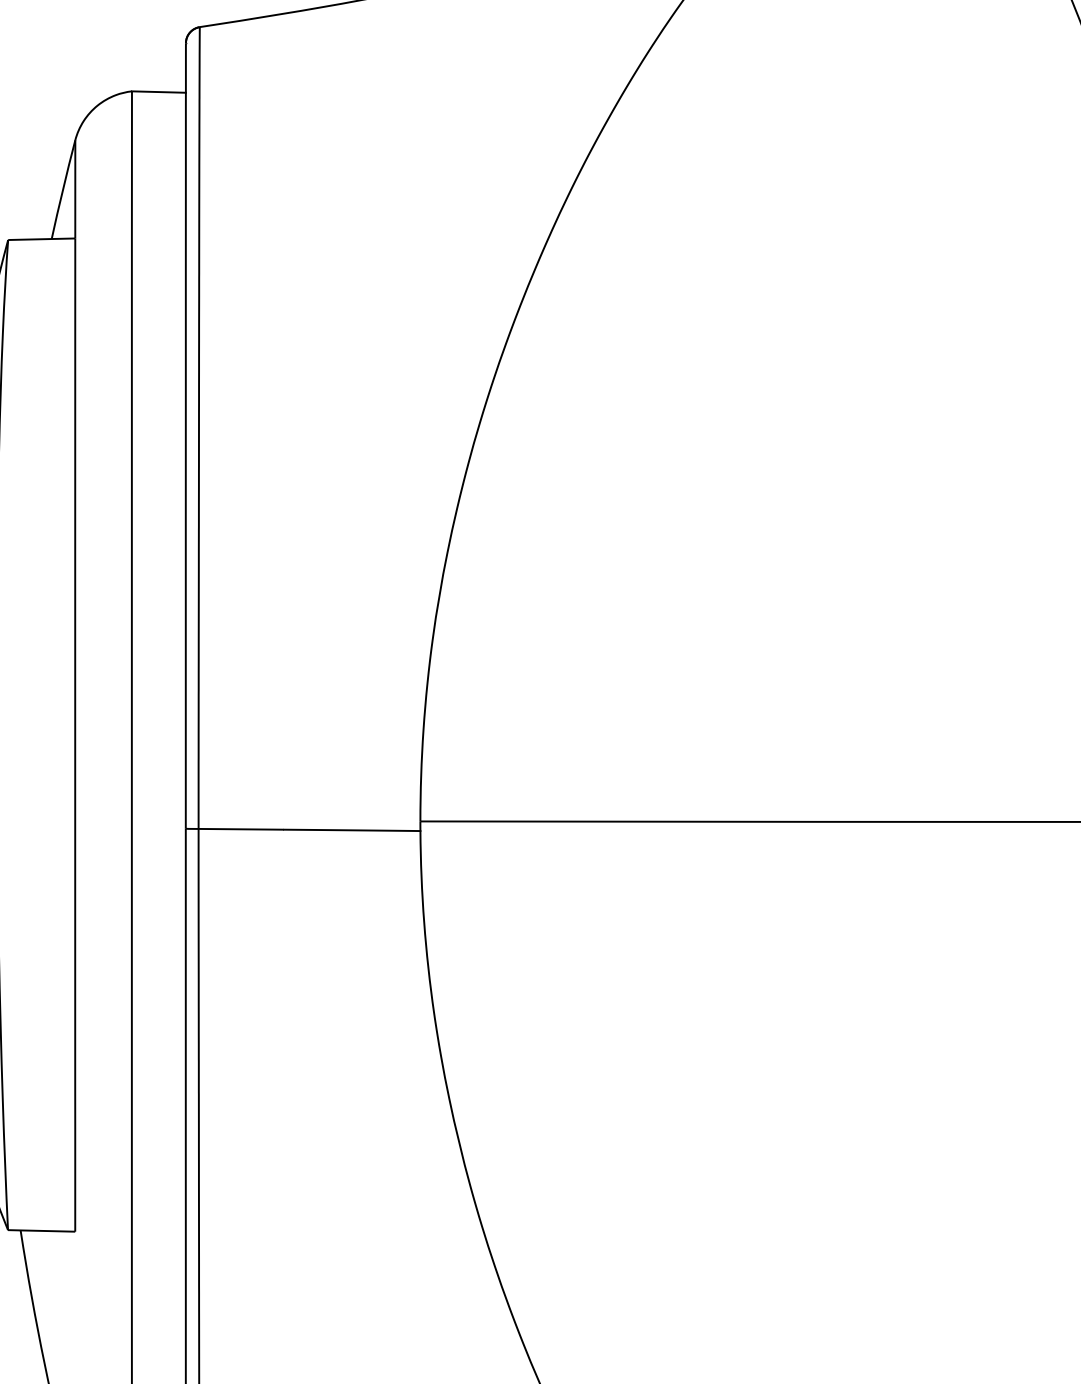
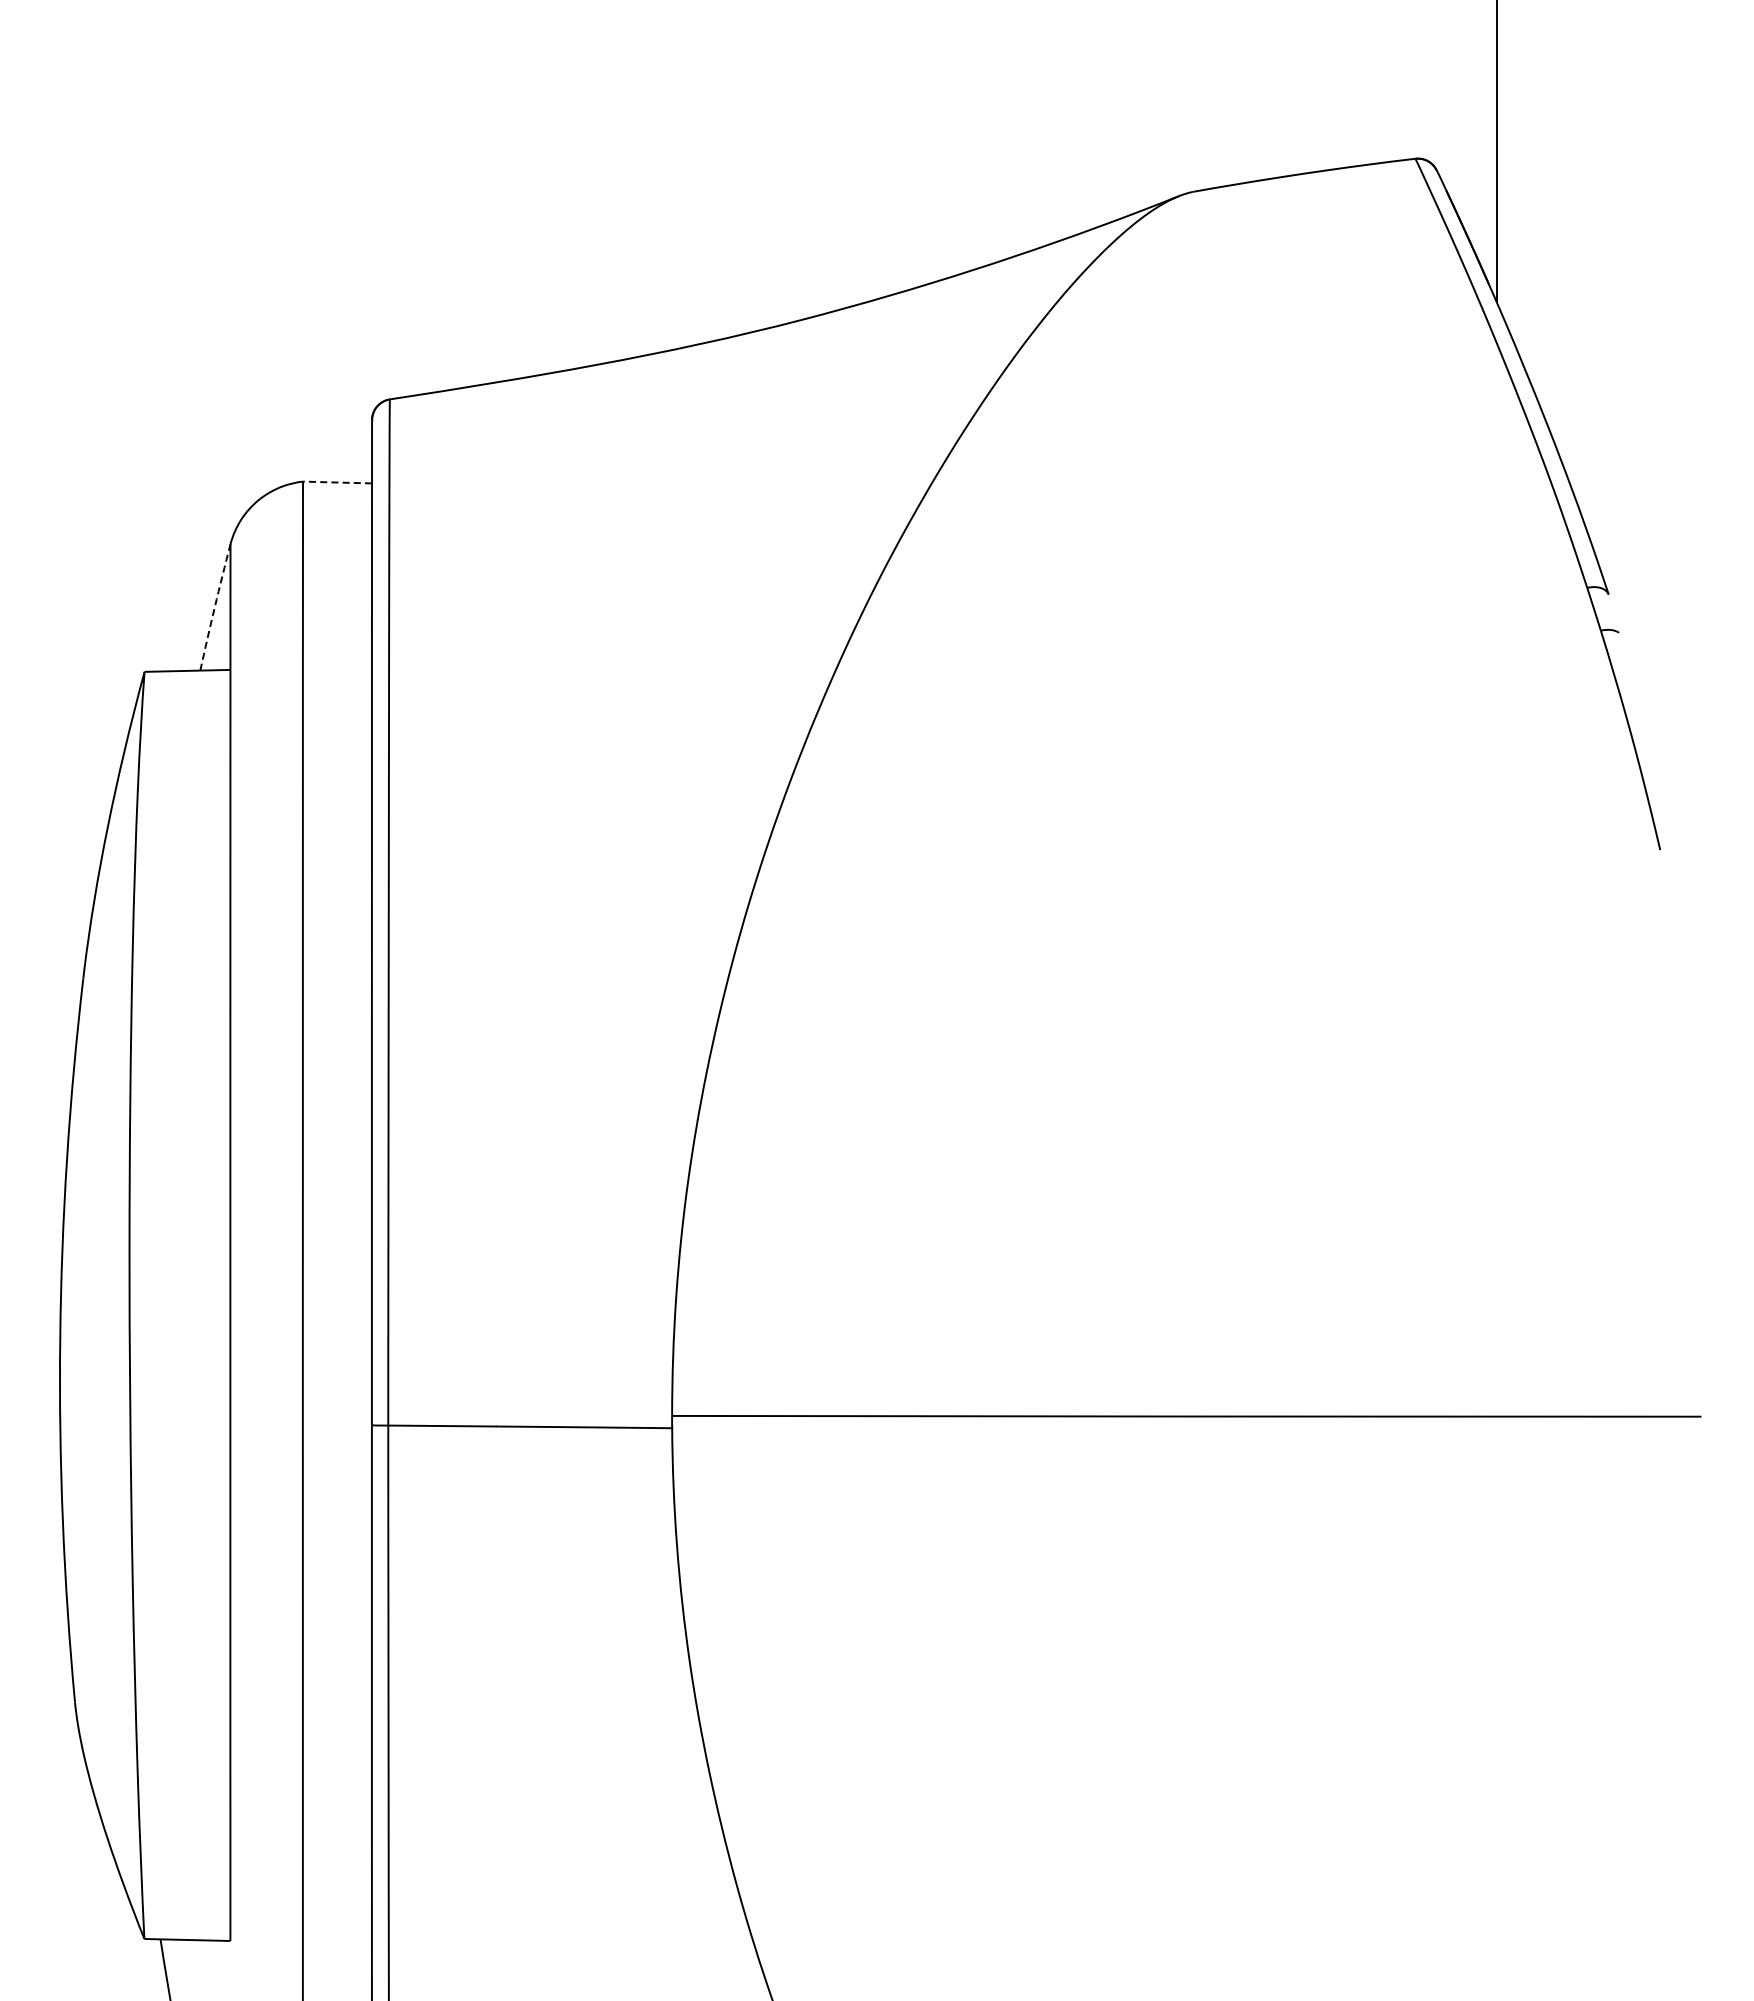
line: (158, 92) -> (337, 482), solid -> dashed
arc: (62, 189) -> (214, 607), solid -> dashed

